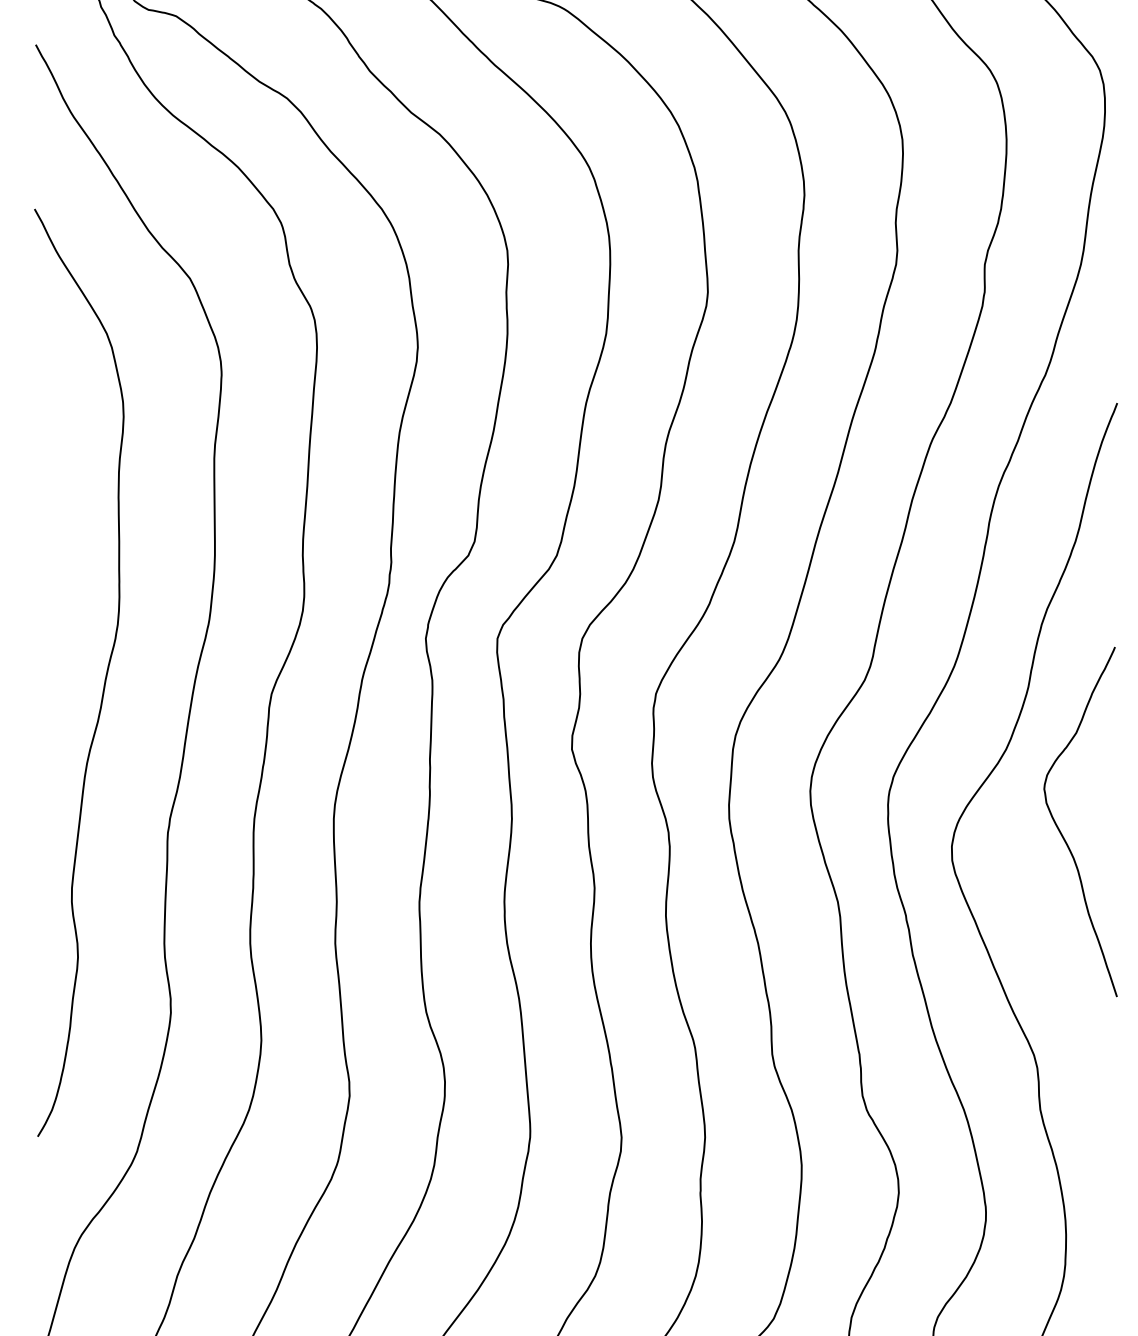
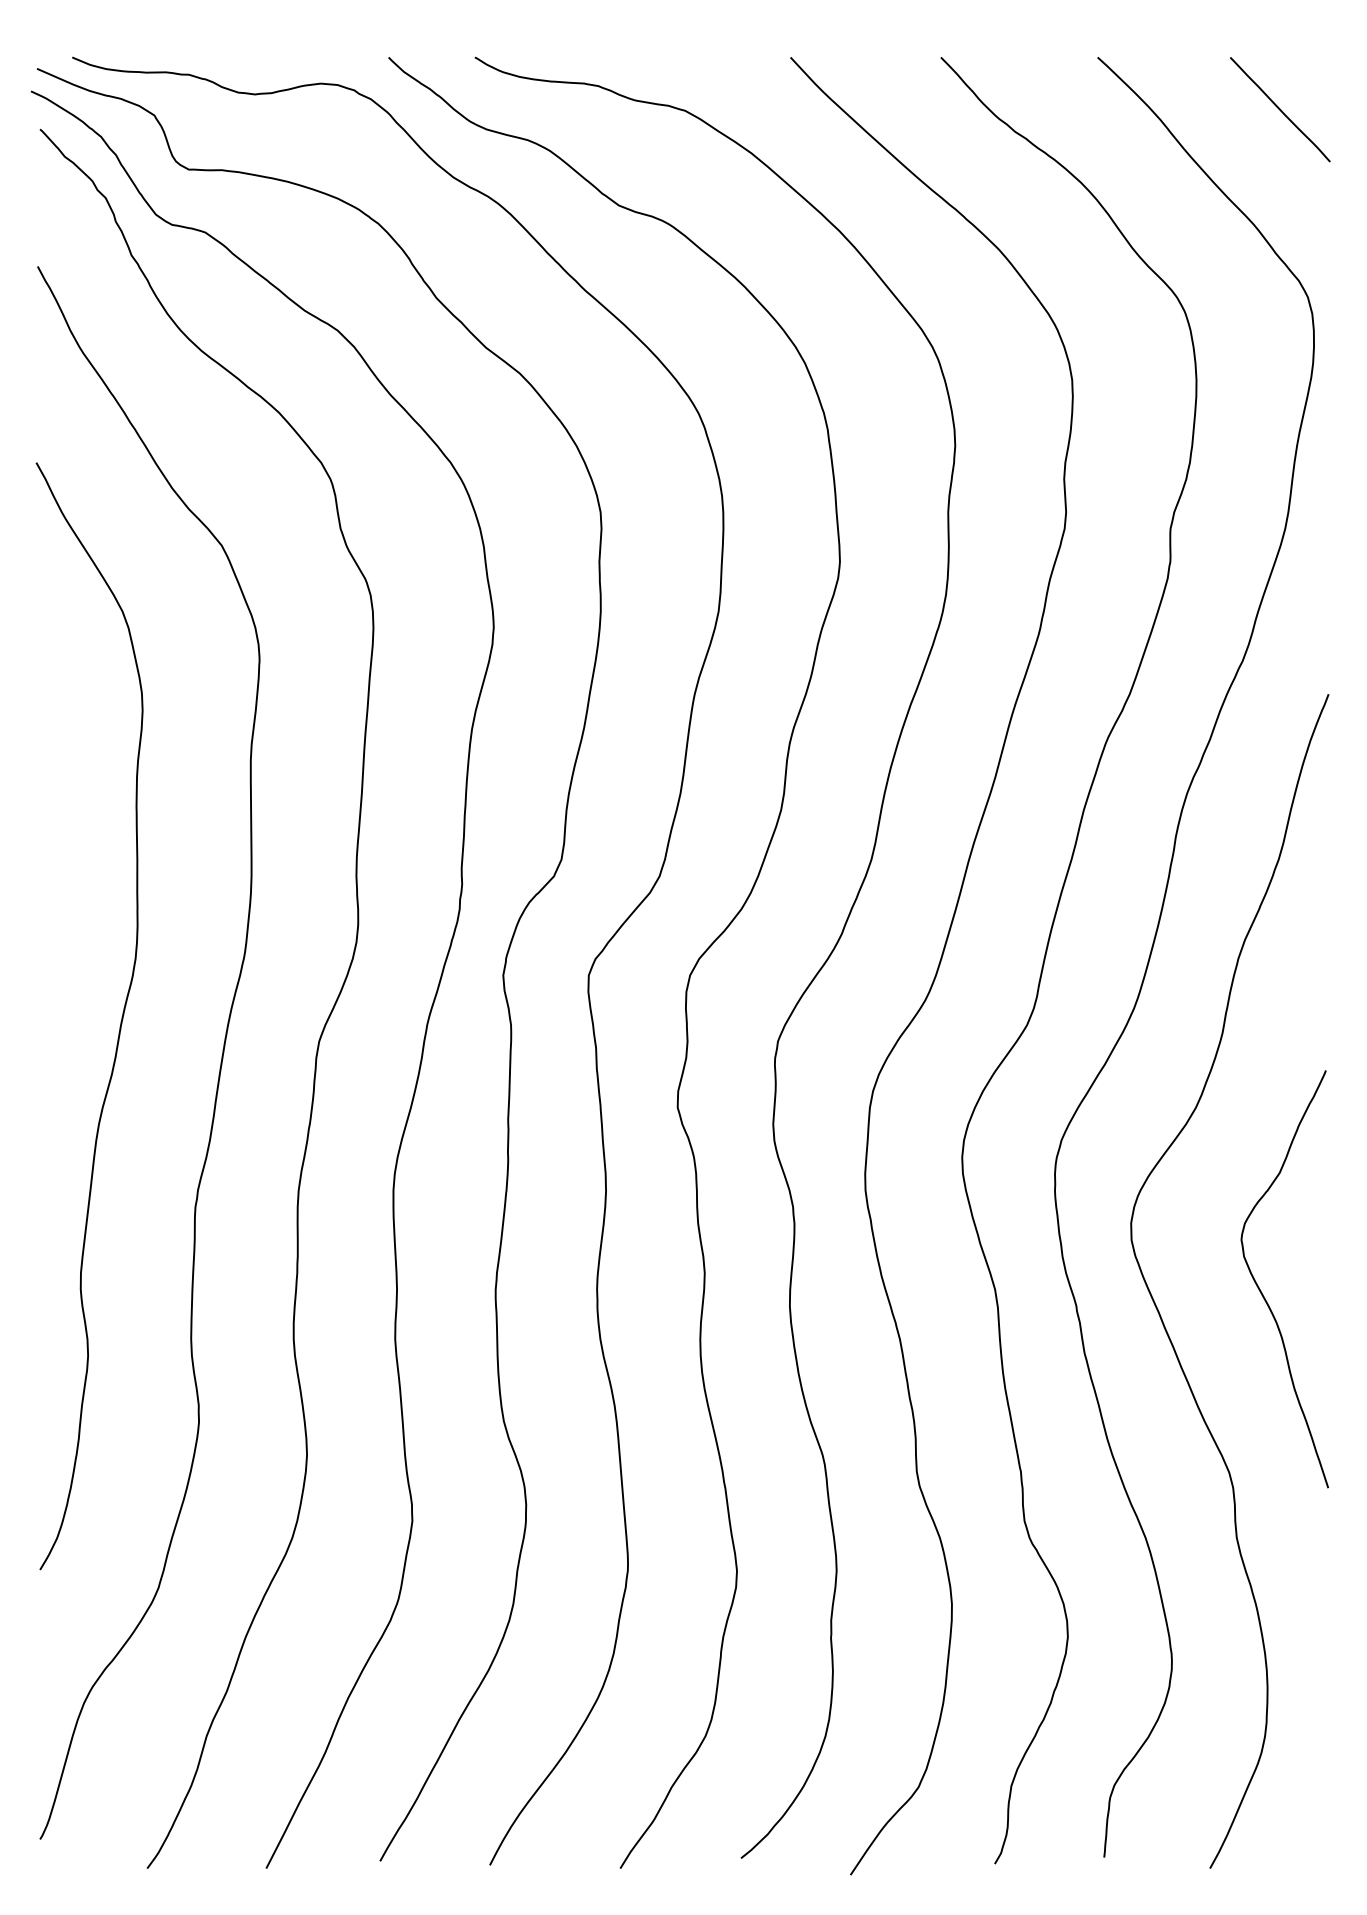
curve: (1061, 831) -> (1261, 1290), moved

